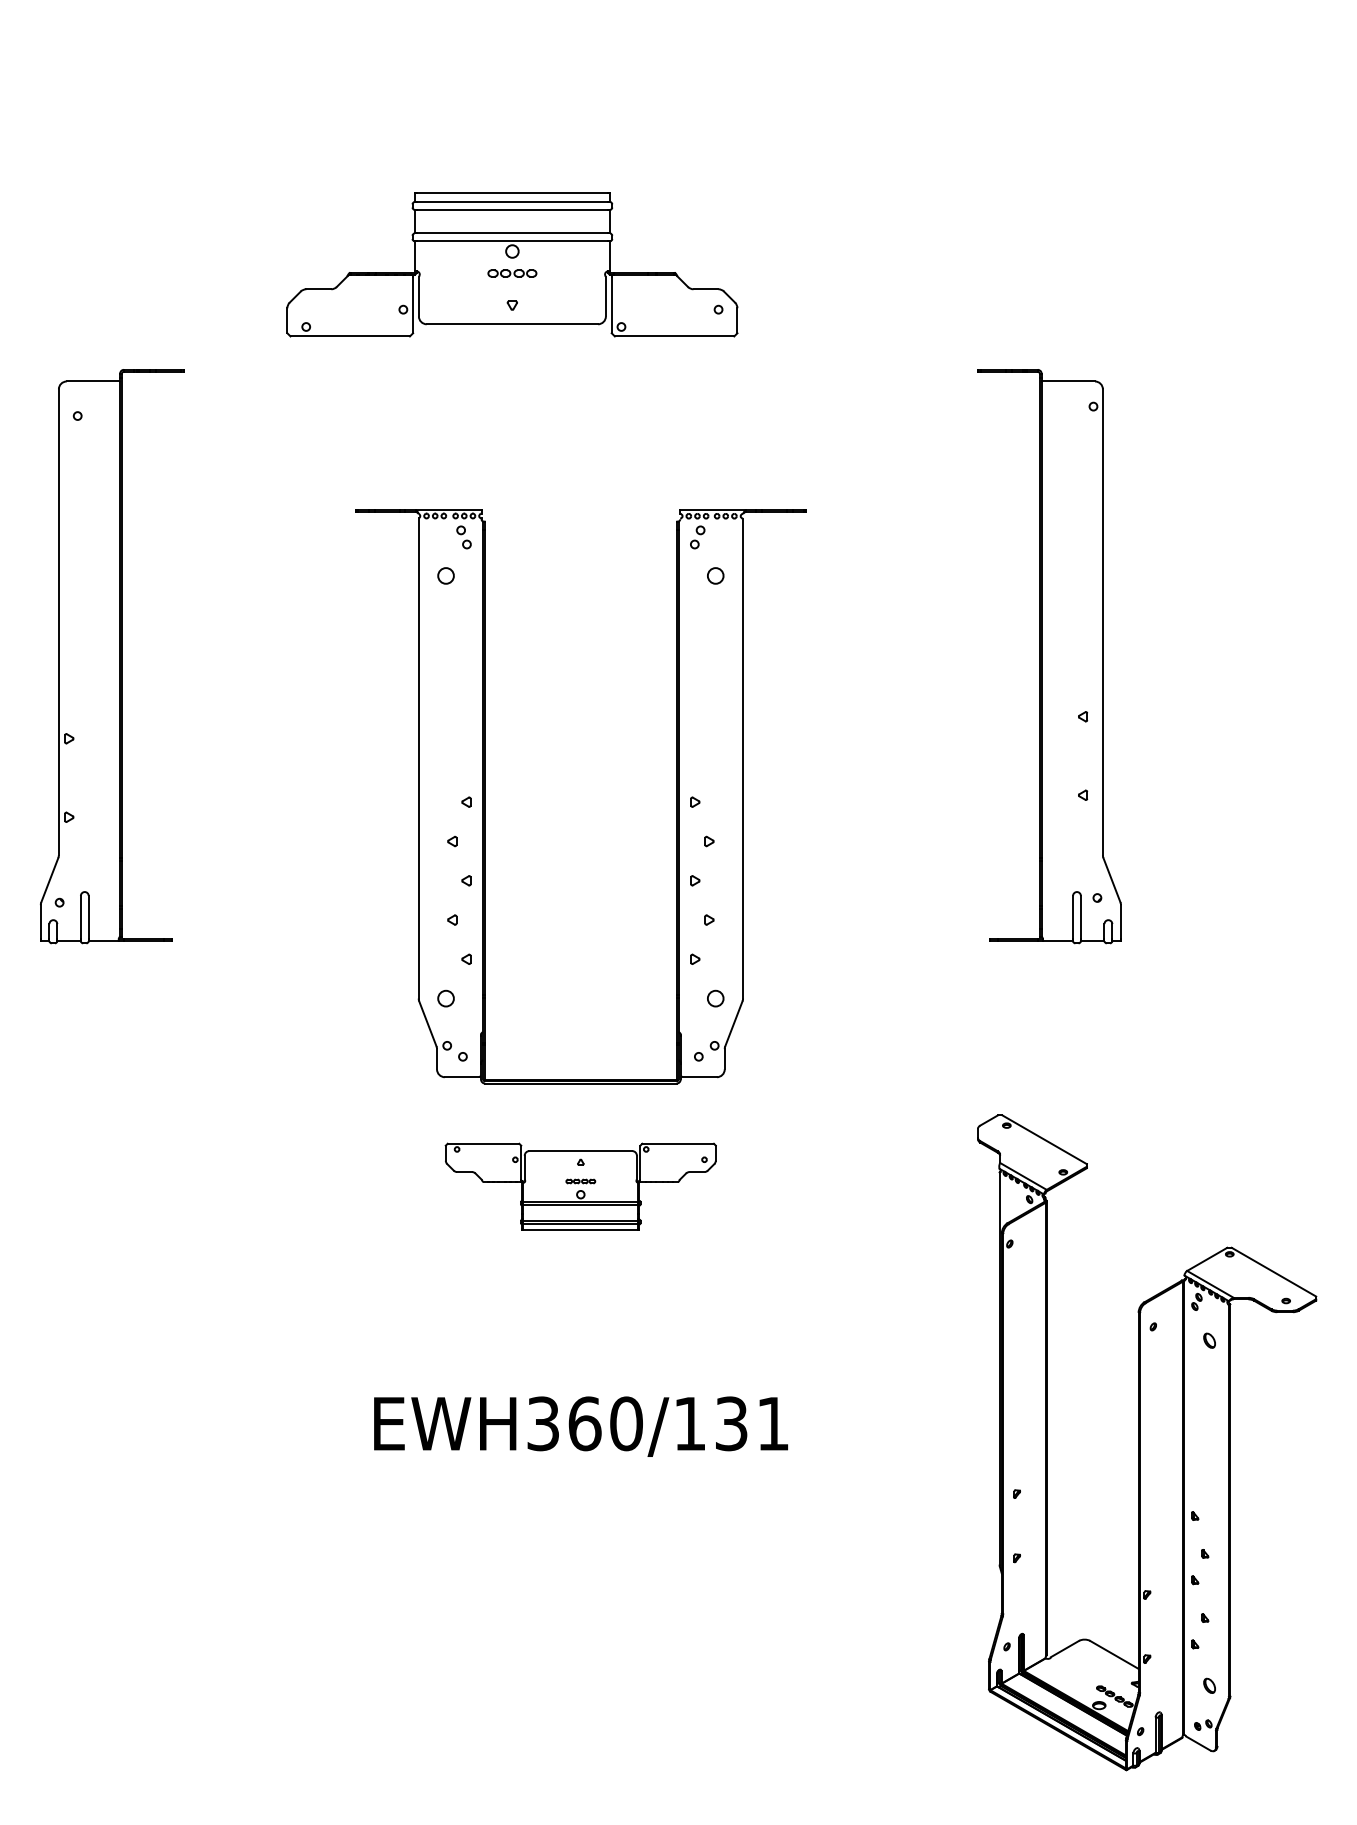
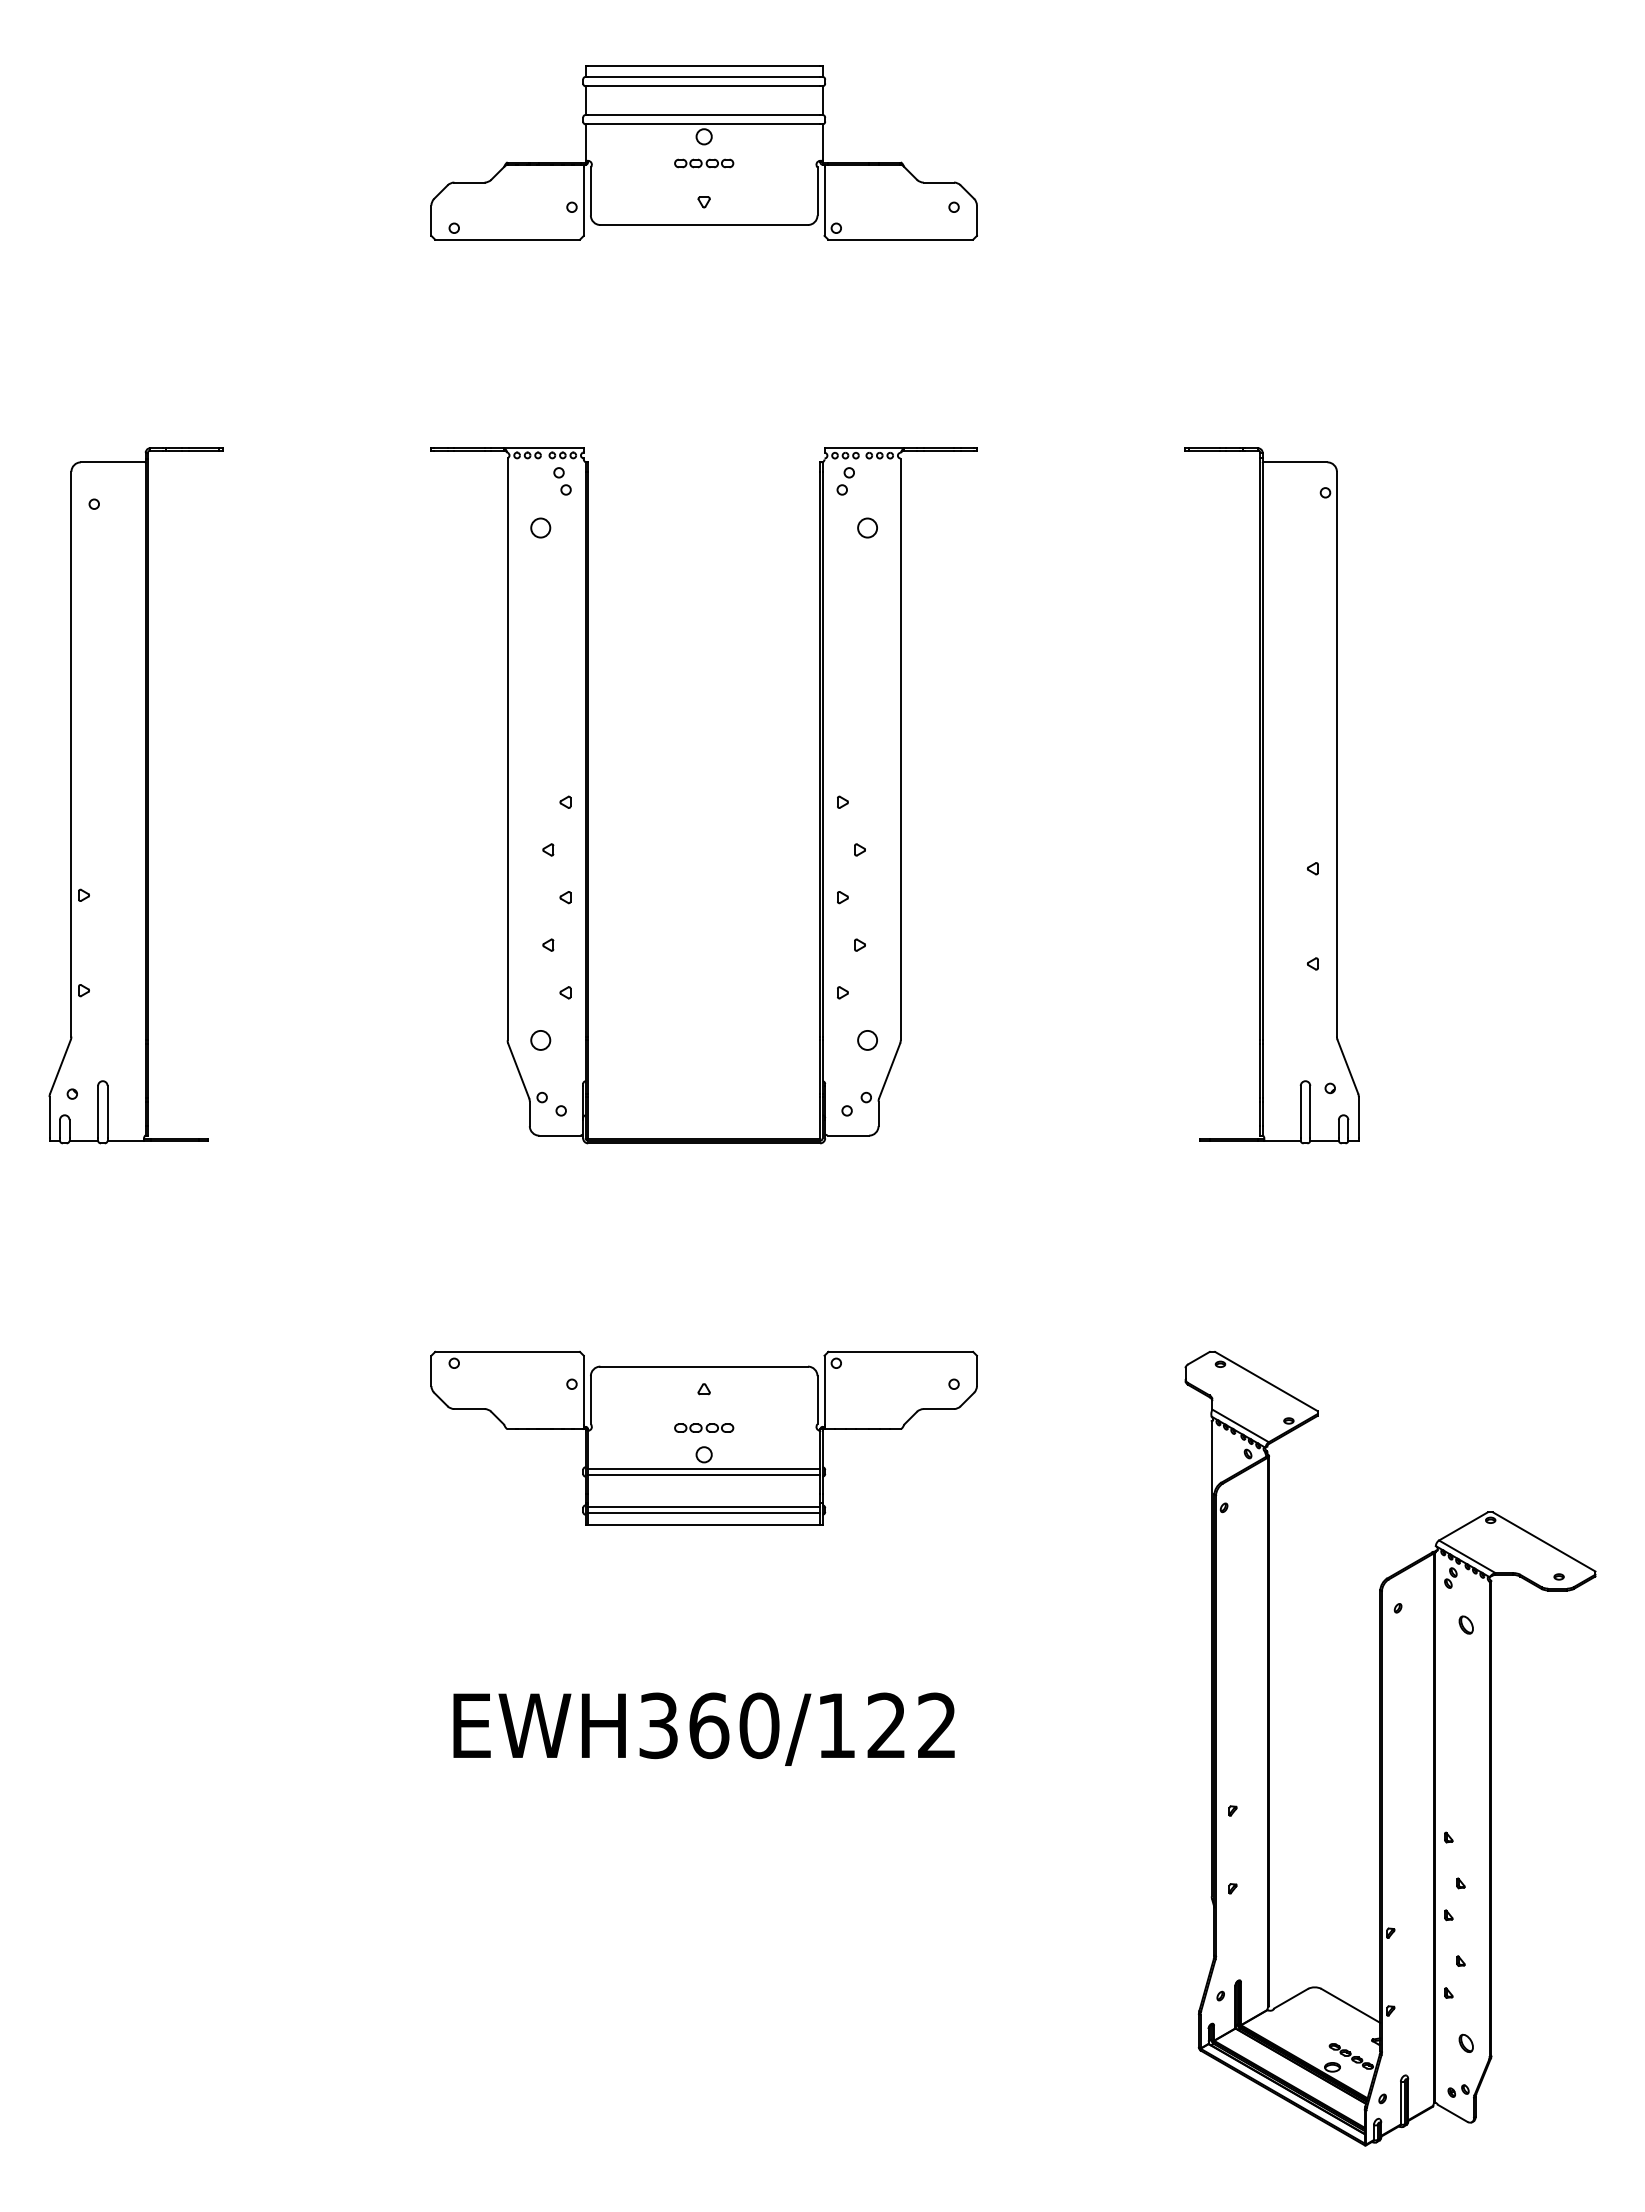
part: (511, 264) -> (703, 152), moved
part: (485, 796) -> (588, 795), moved
part: (580, 1185) -> (703, 1437), size x1.67
text: (751, 1423) -> (911, 1725), EWH360/131 -> EWH360/122

